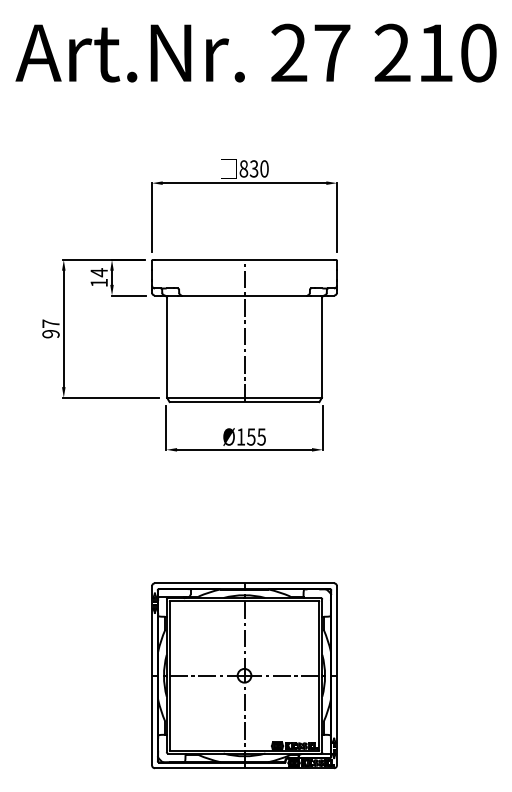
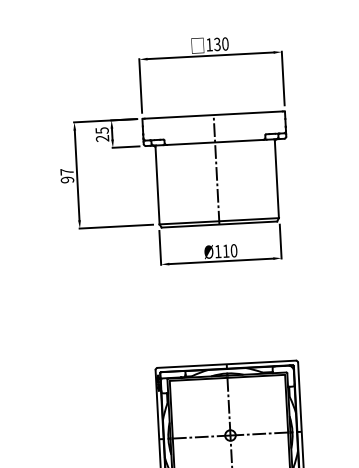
text: (243, 168) -> (209, 44), 830 -> 130
text: (98, 277) -> (101, 134), 14 -> 25
text: (256, 436) -> (230, 250), Ø155 -> Ø110

